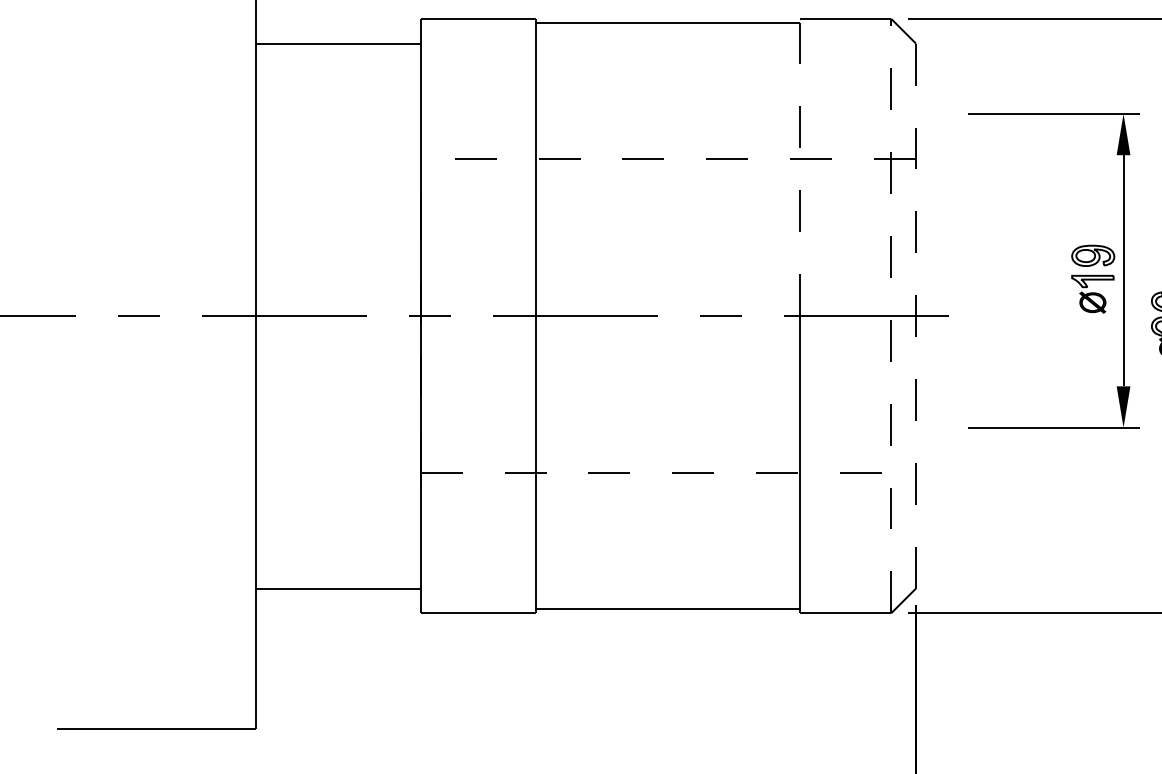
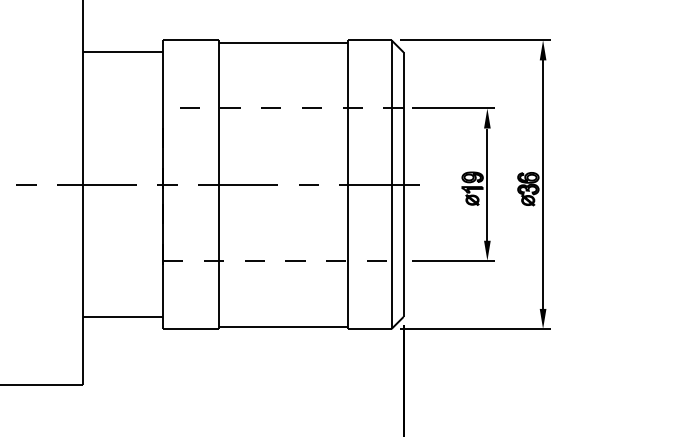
line: (800, 165) -> (347, 111), dashed -> solid
part: (1070, 274) -> (461, 186), moved
line: (891, 315) -> (391, 184), dashed -> solid
line: (915, 317) -> (403, 185), dashed -> solid

